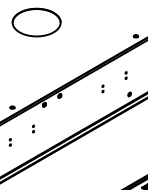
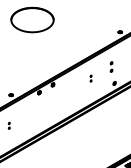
part: (126, 75) -> (111, 66), size x1.6
part: (33, 128) -> (29, 113), removed

